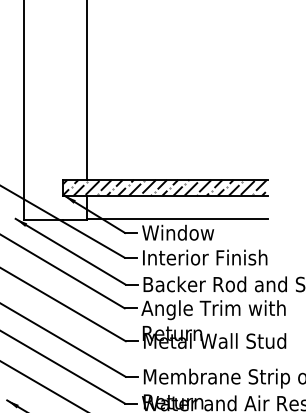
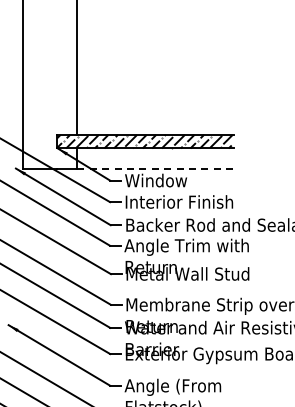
line: (178, 218) -> (156, 168), solid -> dashed

